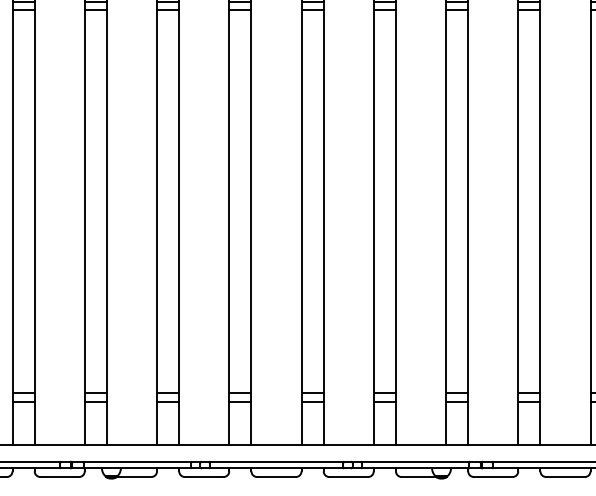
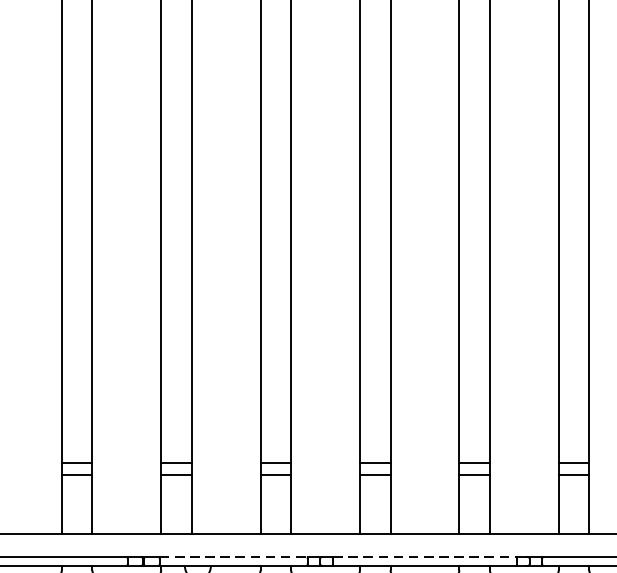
line: (137, 461) -> (233, 556), solid -> dashed
line: (276, 461) -> (424, 556), solid -> dashed

